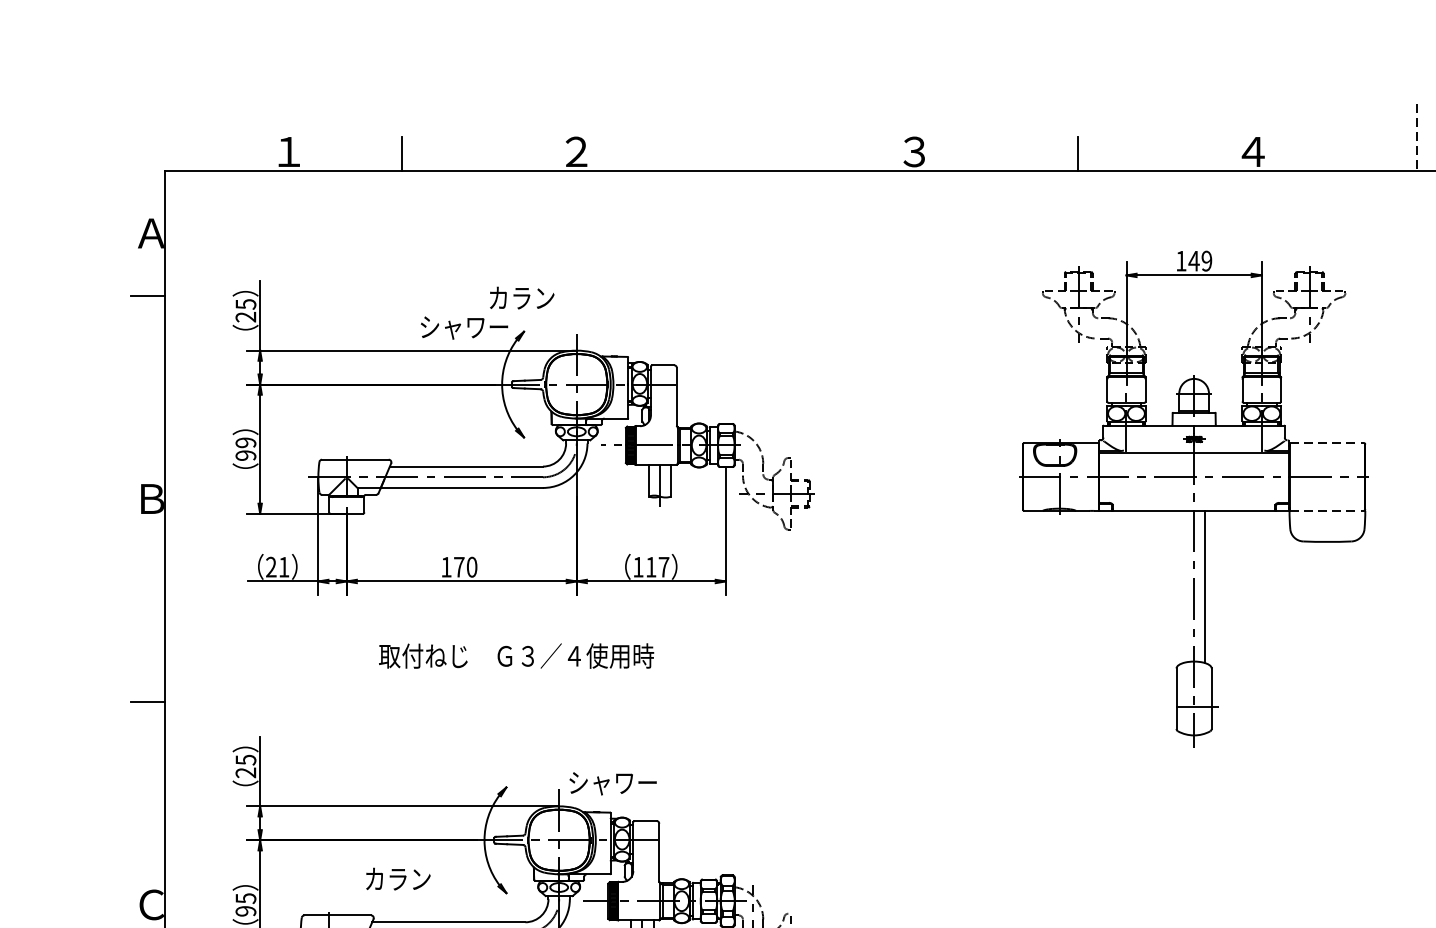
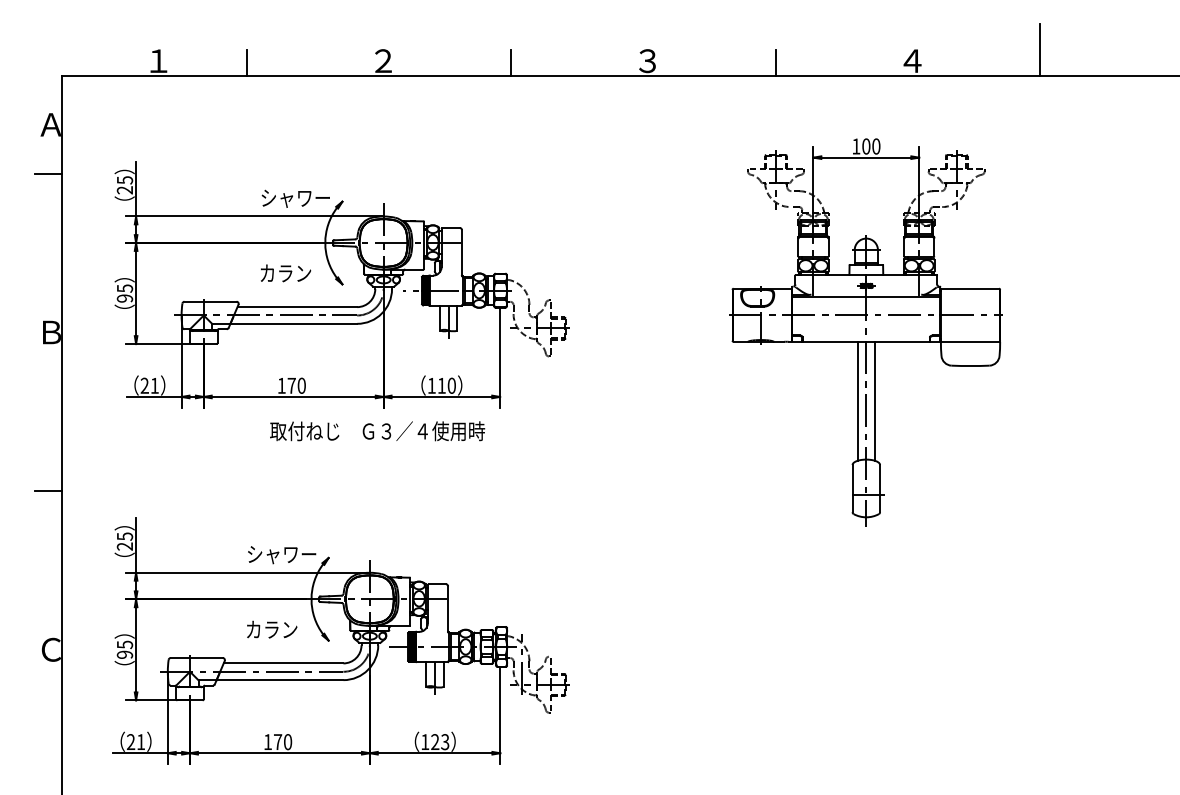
line: (1416, 138) -> (1040, 50), dashed -> solid
line: (740, 153) -> (511, 62), added
text: (1199, 261) -> (870, 146), 149 -> 100
text: (522, 298) -> (286, 273), moved
text: (245, 442) -> (124, 288), 99 -> 95
line: (1327, 442) -> (970, 288), dashed -> solid
line: (1327, 510) -> (970, 341), dashed -> solid
text: (663, 566) -> (451, 385), 117 -> 110
line: (1182, 586) -> (857, 400), added
text: (516, 656) -> (377, 431), moved
text: (613, 784) -> (282, 555), moved
text: (398, 878) -> (272, 629), moved

